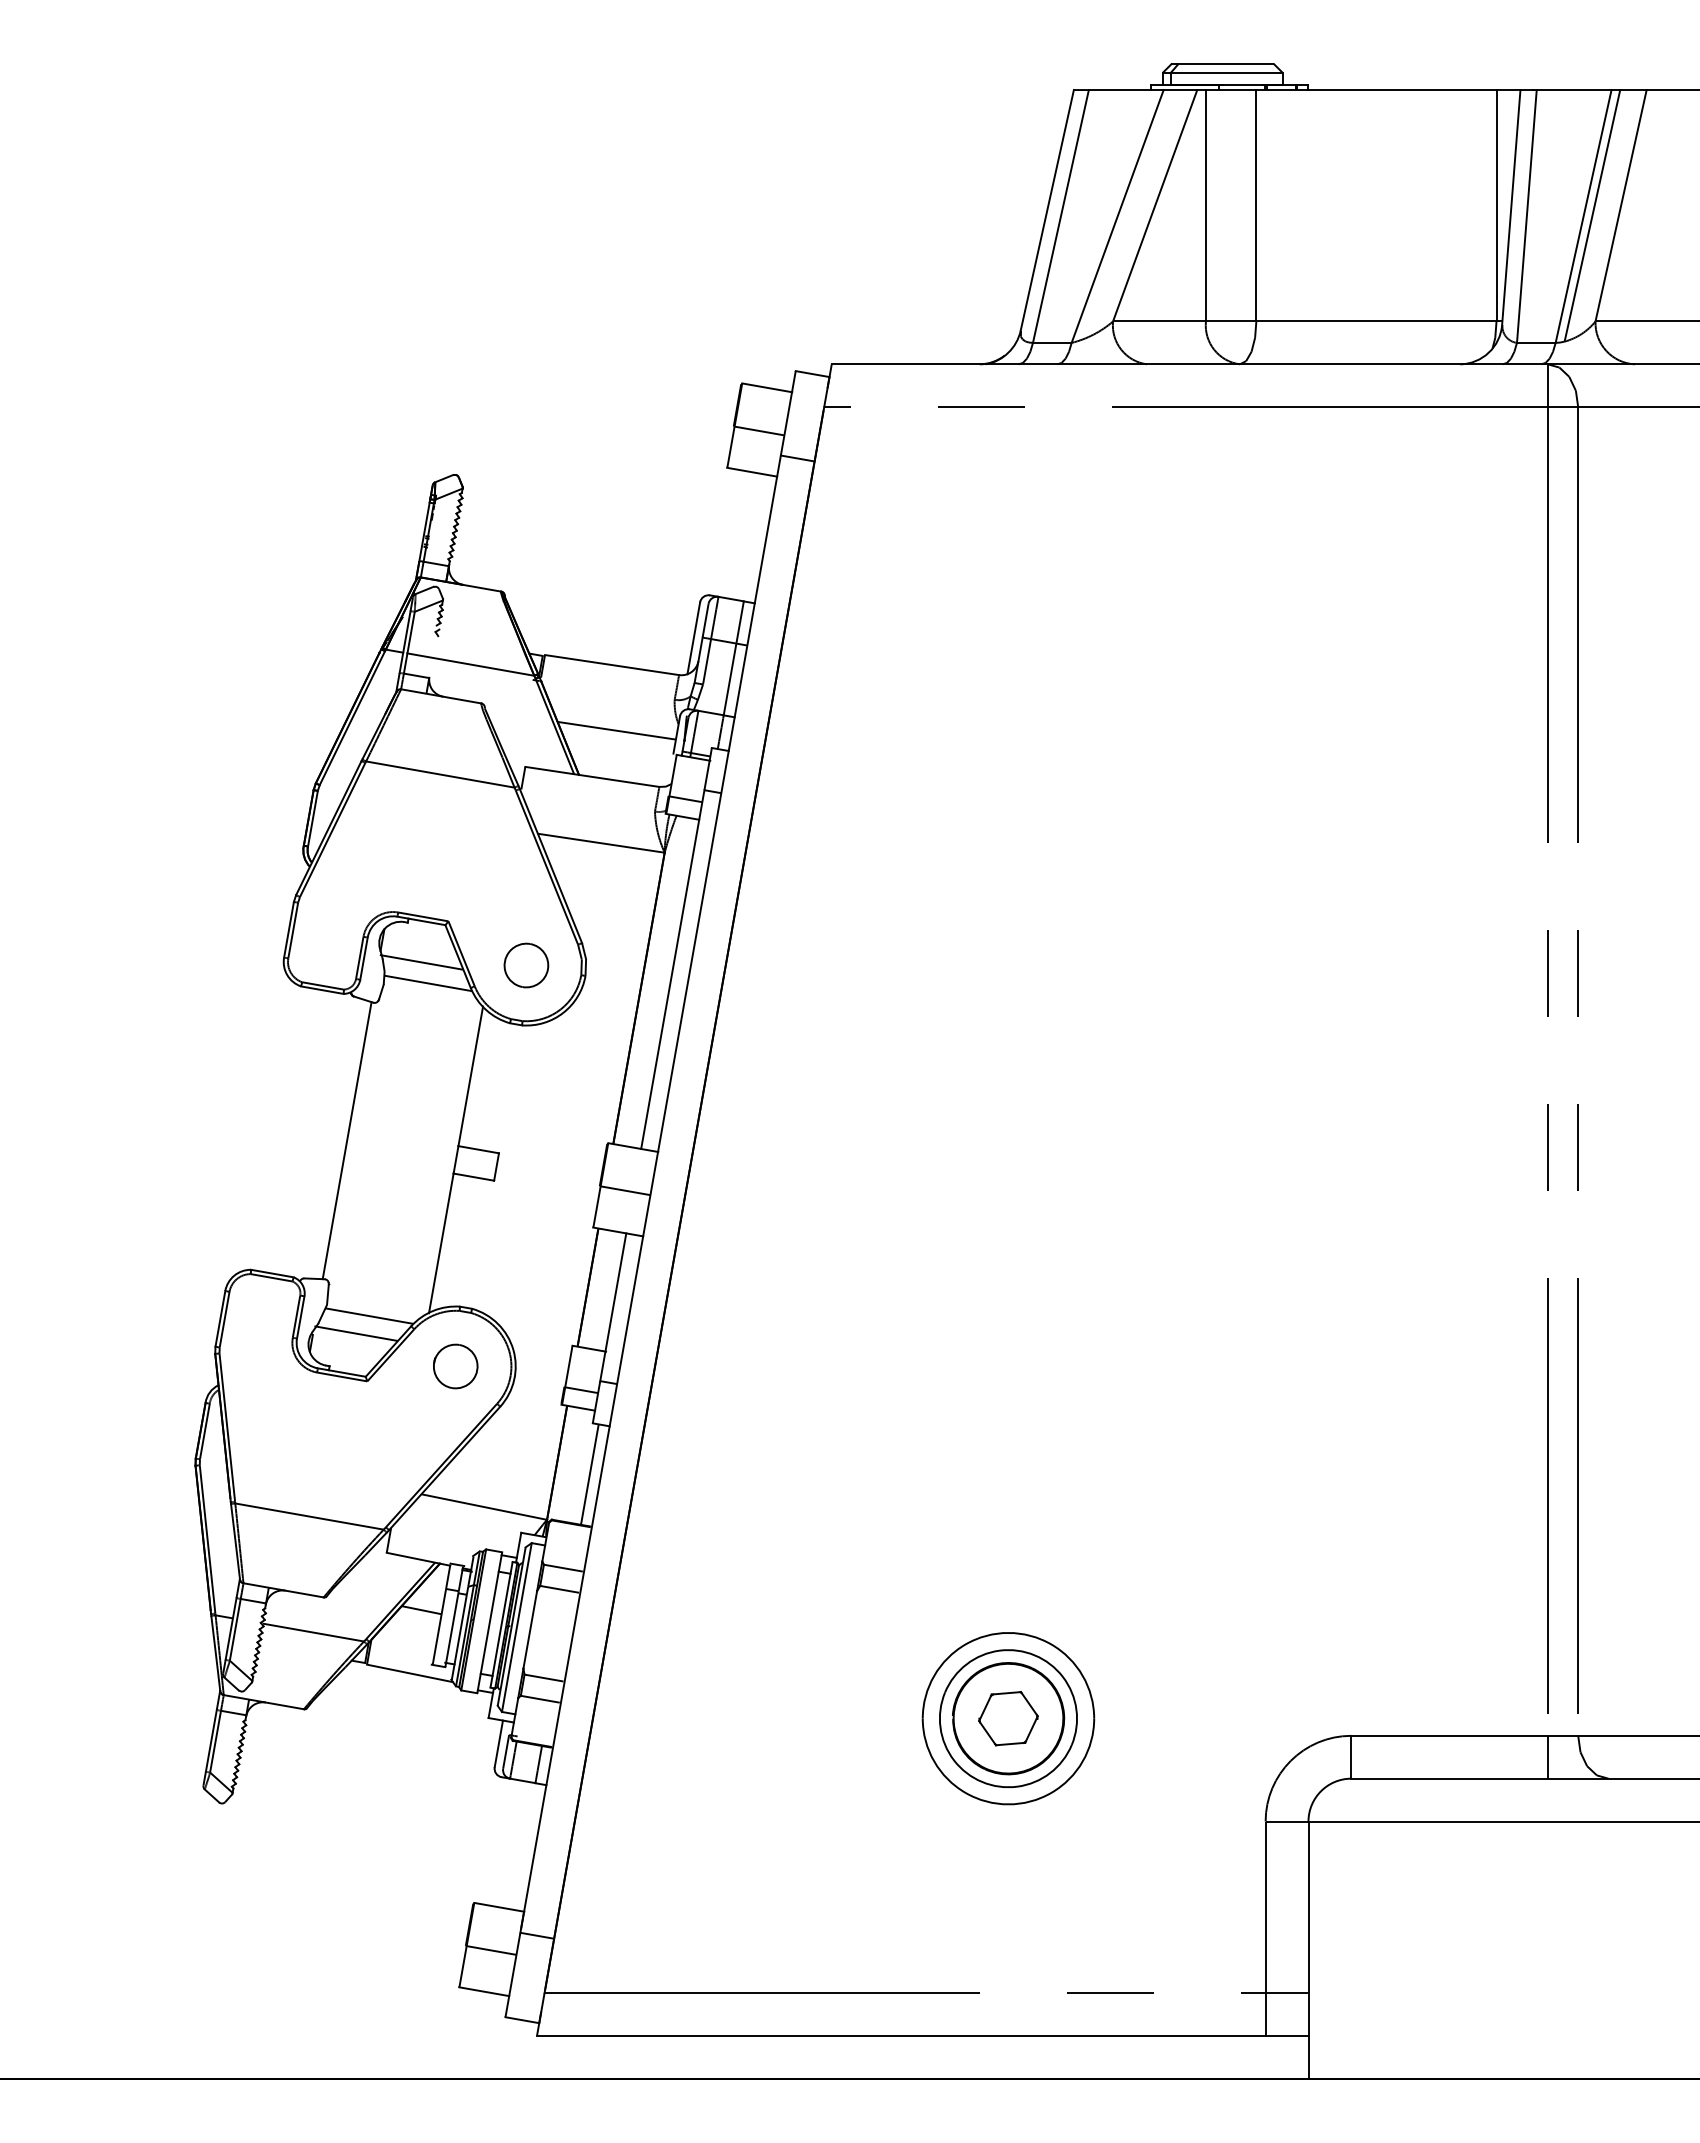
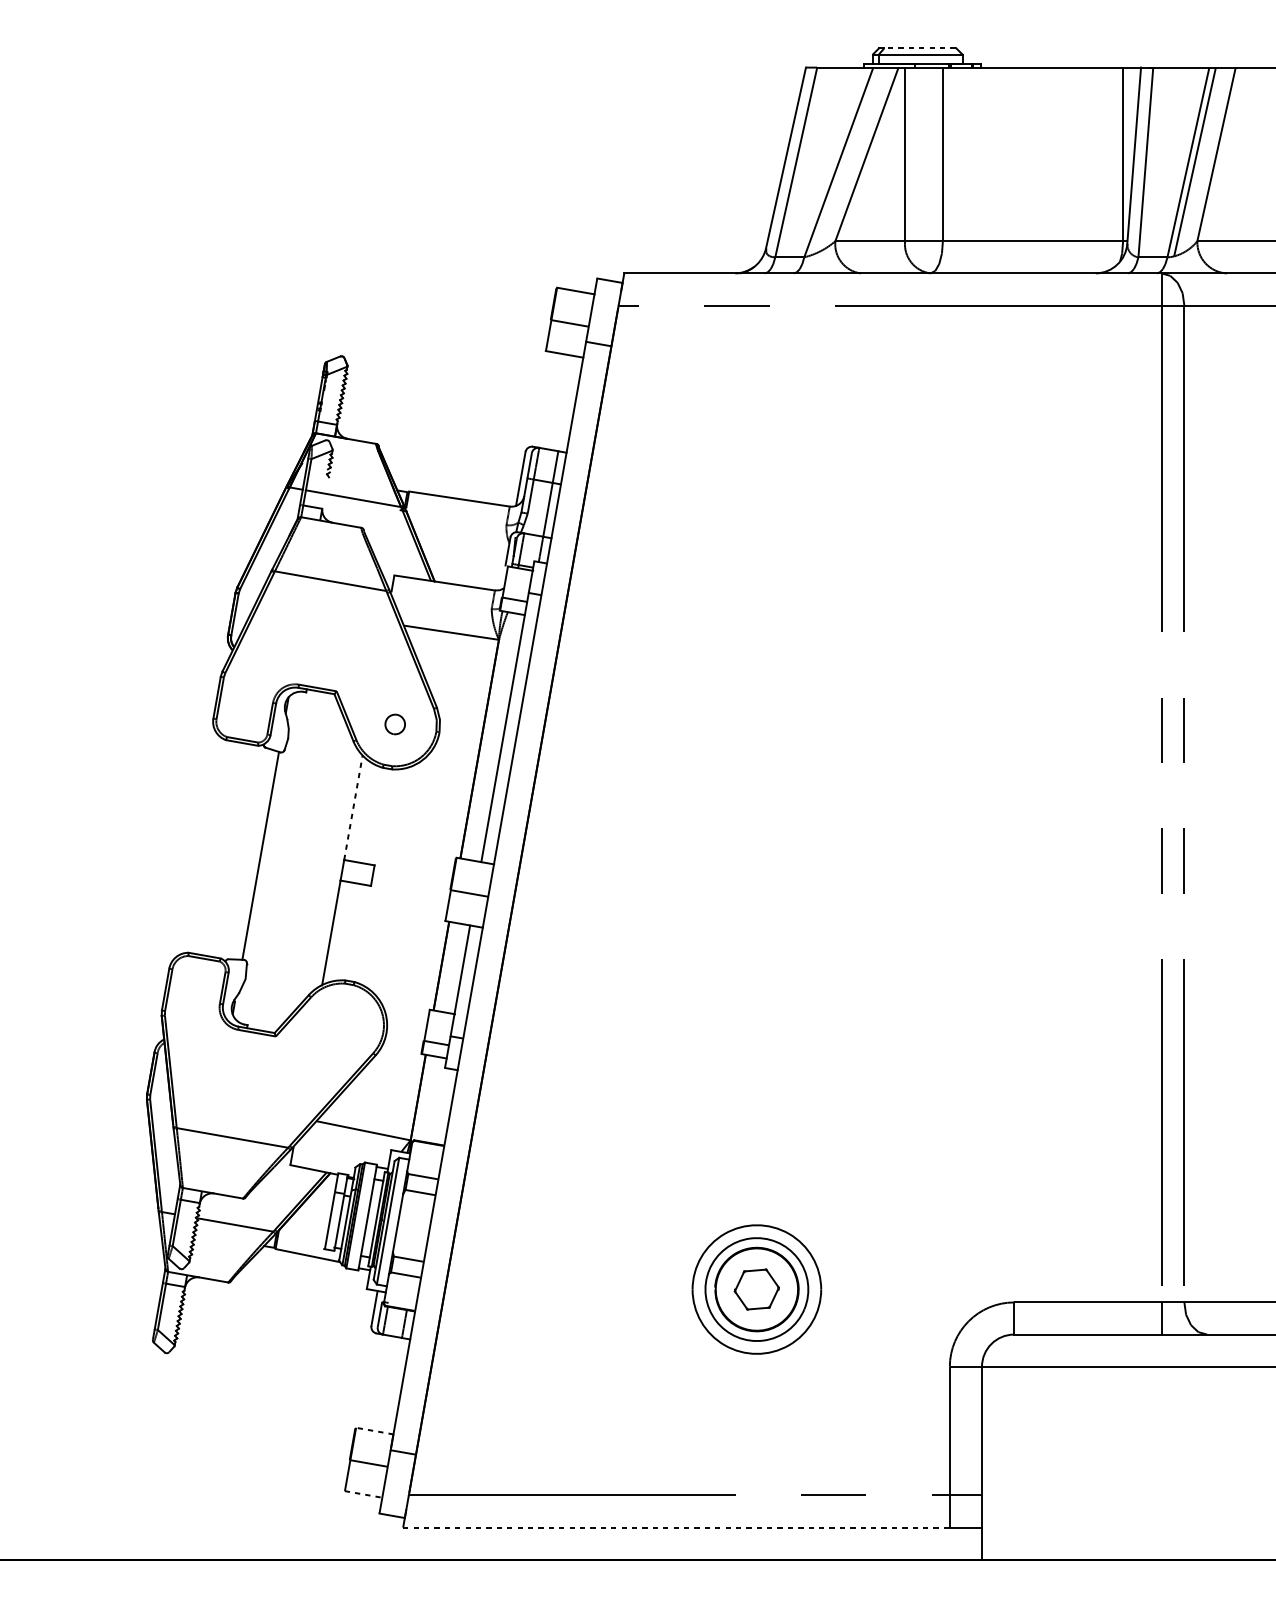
line: (1225, 64) -> (919, 48), solid -> dashed
line: (616, 730) -> (462, 548), removed
line: (421, 962) -> (316, 722), removed
part: (526, 965) -> (395, 724), size x0.6
line: (428, 983) -> (321, 737), removed
line: (470, 1076) -> (353, 807), solid -> dashed
line: (369, 1315) -> (277, 987), removed
line: (355, 1333) -> (266, 1000), removed
part: (455, 1366) -> (342, 1025), removed
line: (589, 1474) -> (442, 1106), removed
line: (421, 1610) -> (316, 1208), removed
line: (498, 1907) -> (374, 1431), solid -> dashed
line: (484, 1991) -> (363, 1494), solid -> dashed
line: (901, 2035) -> (676, 1527), solid -> dashed

